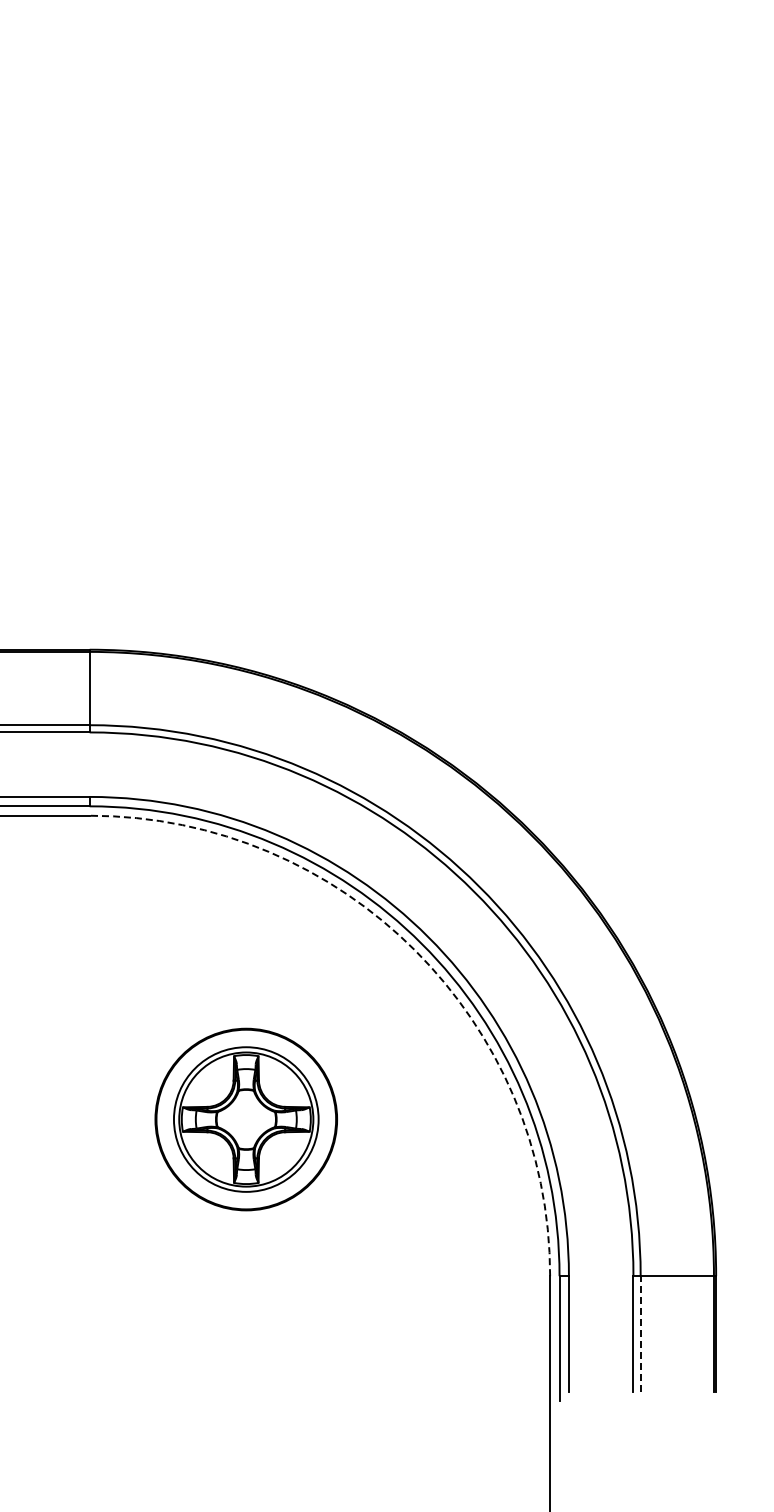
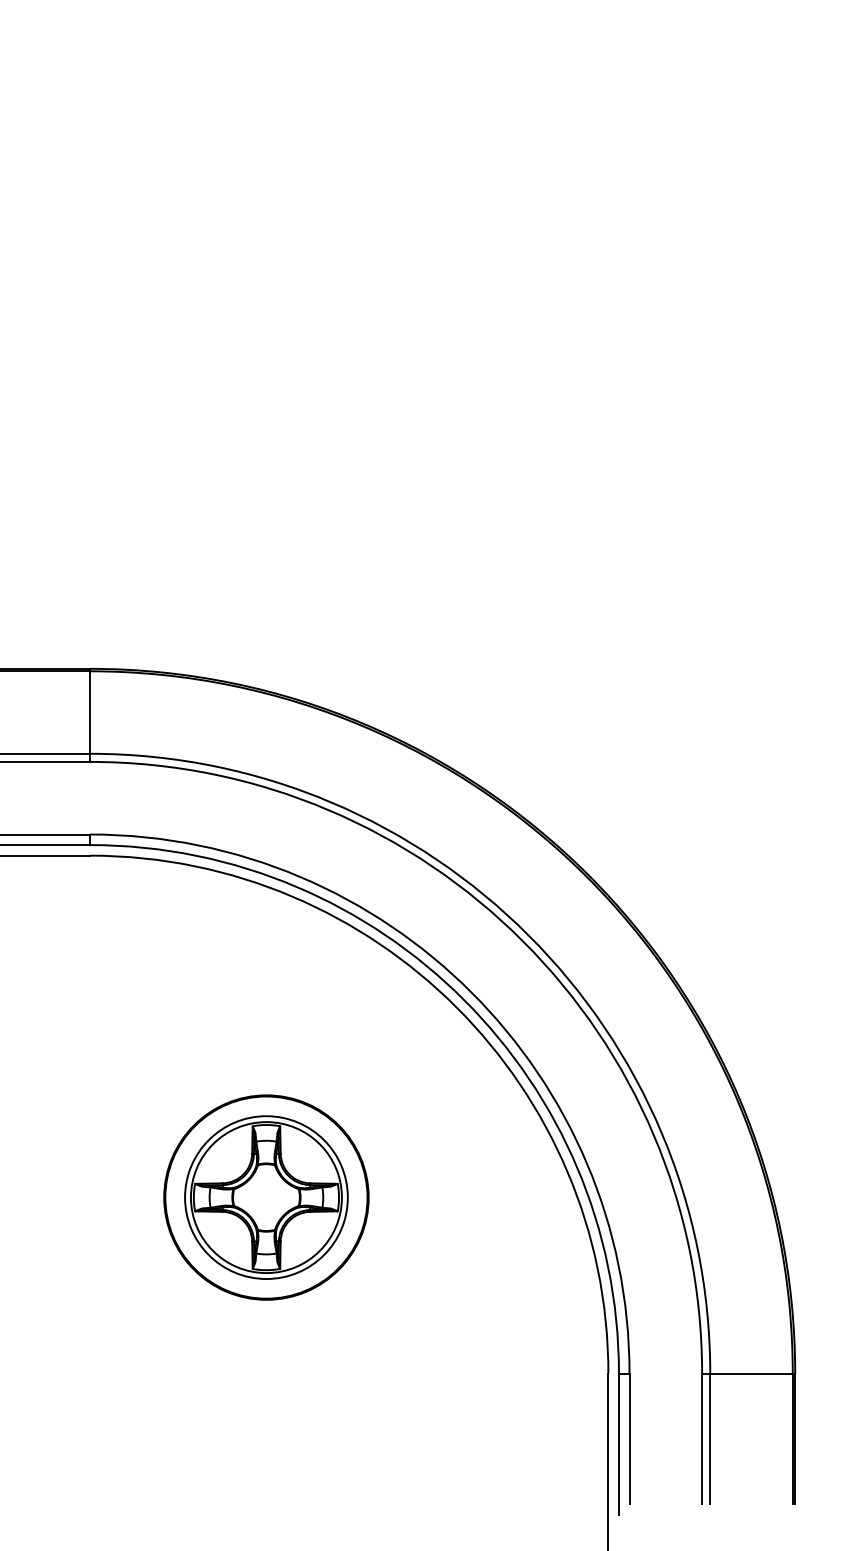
arc: (415, 950) -> (456, 1007), dashed -> solid
line: (640, 1334) -> (710, 1439), dashed -> solid

